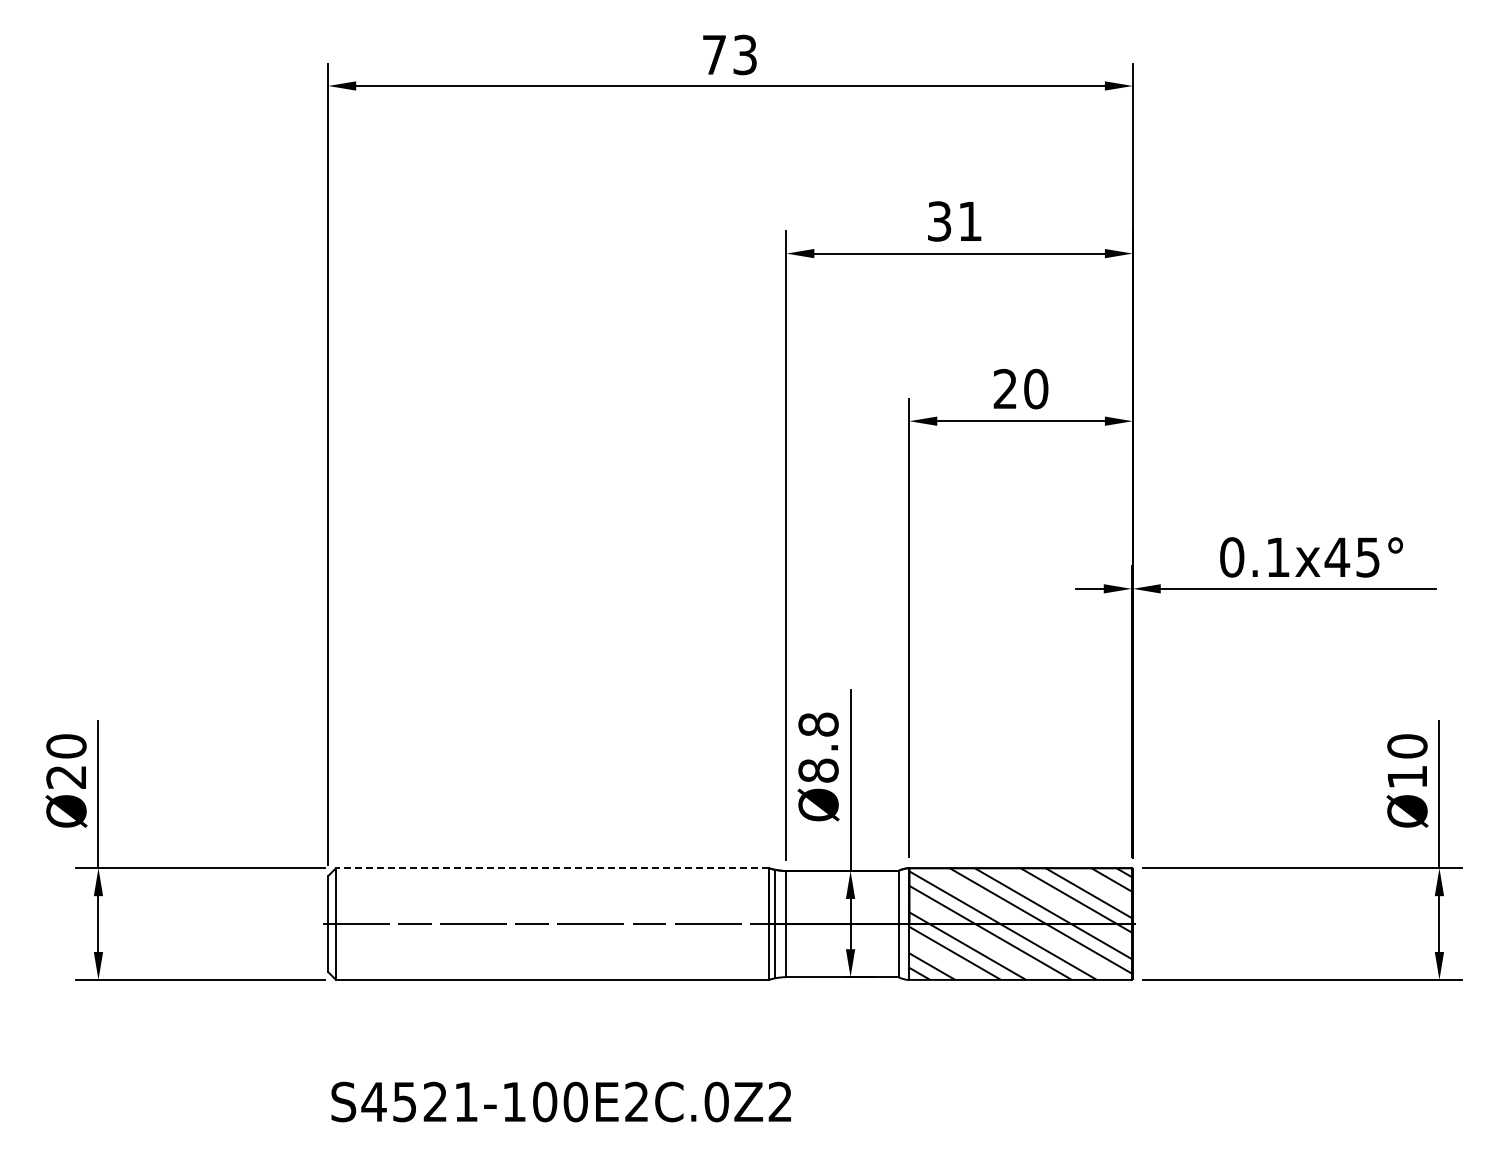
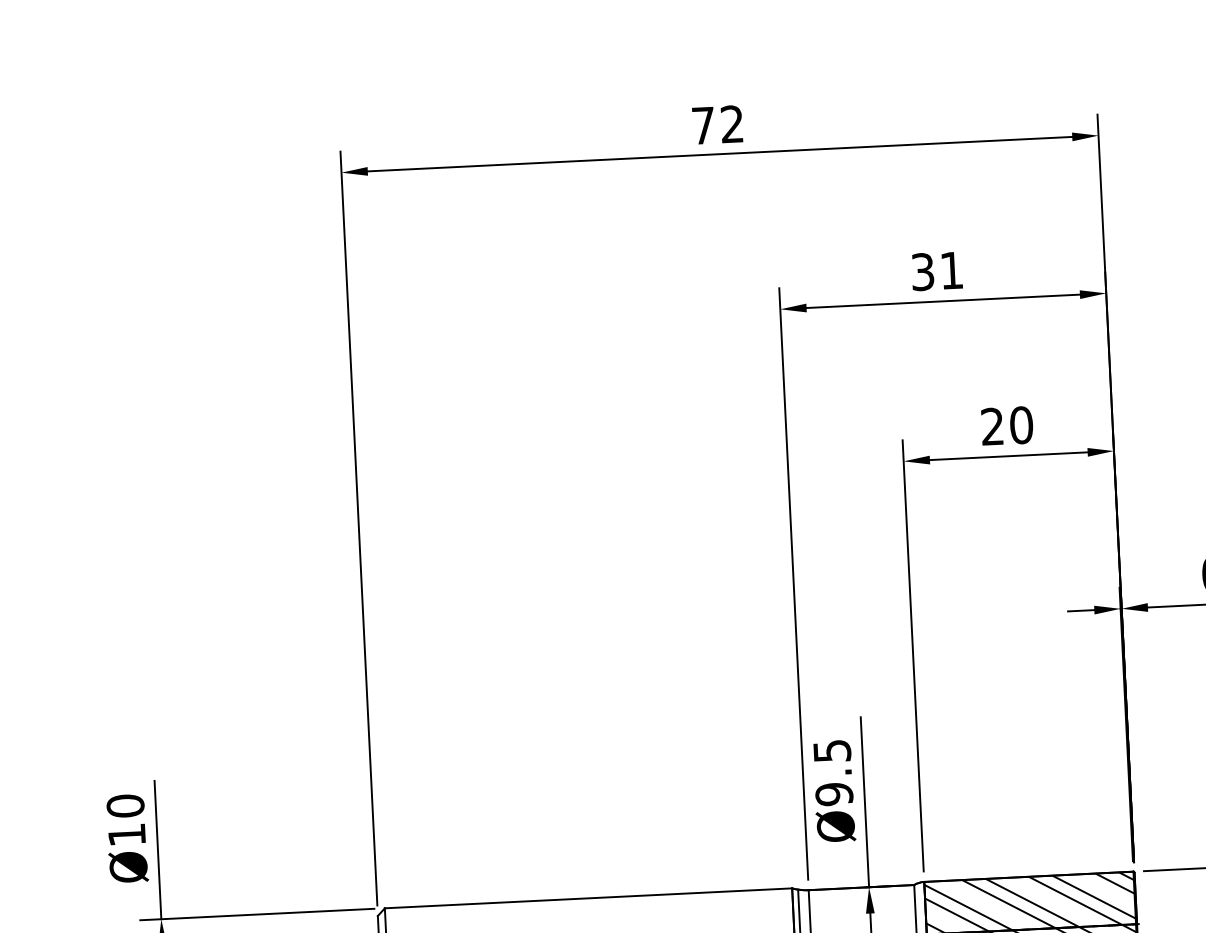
text: (744, 55) -> (731, 124), 73 -> 72
text: (818, 747) -> (833, 772), Ø8.8 -> Ø9.5
text: (65, 777) -> (126, 835), Ø20 -> Ø10
line: (552, 868) -> (588, 898), dashed -> solid

